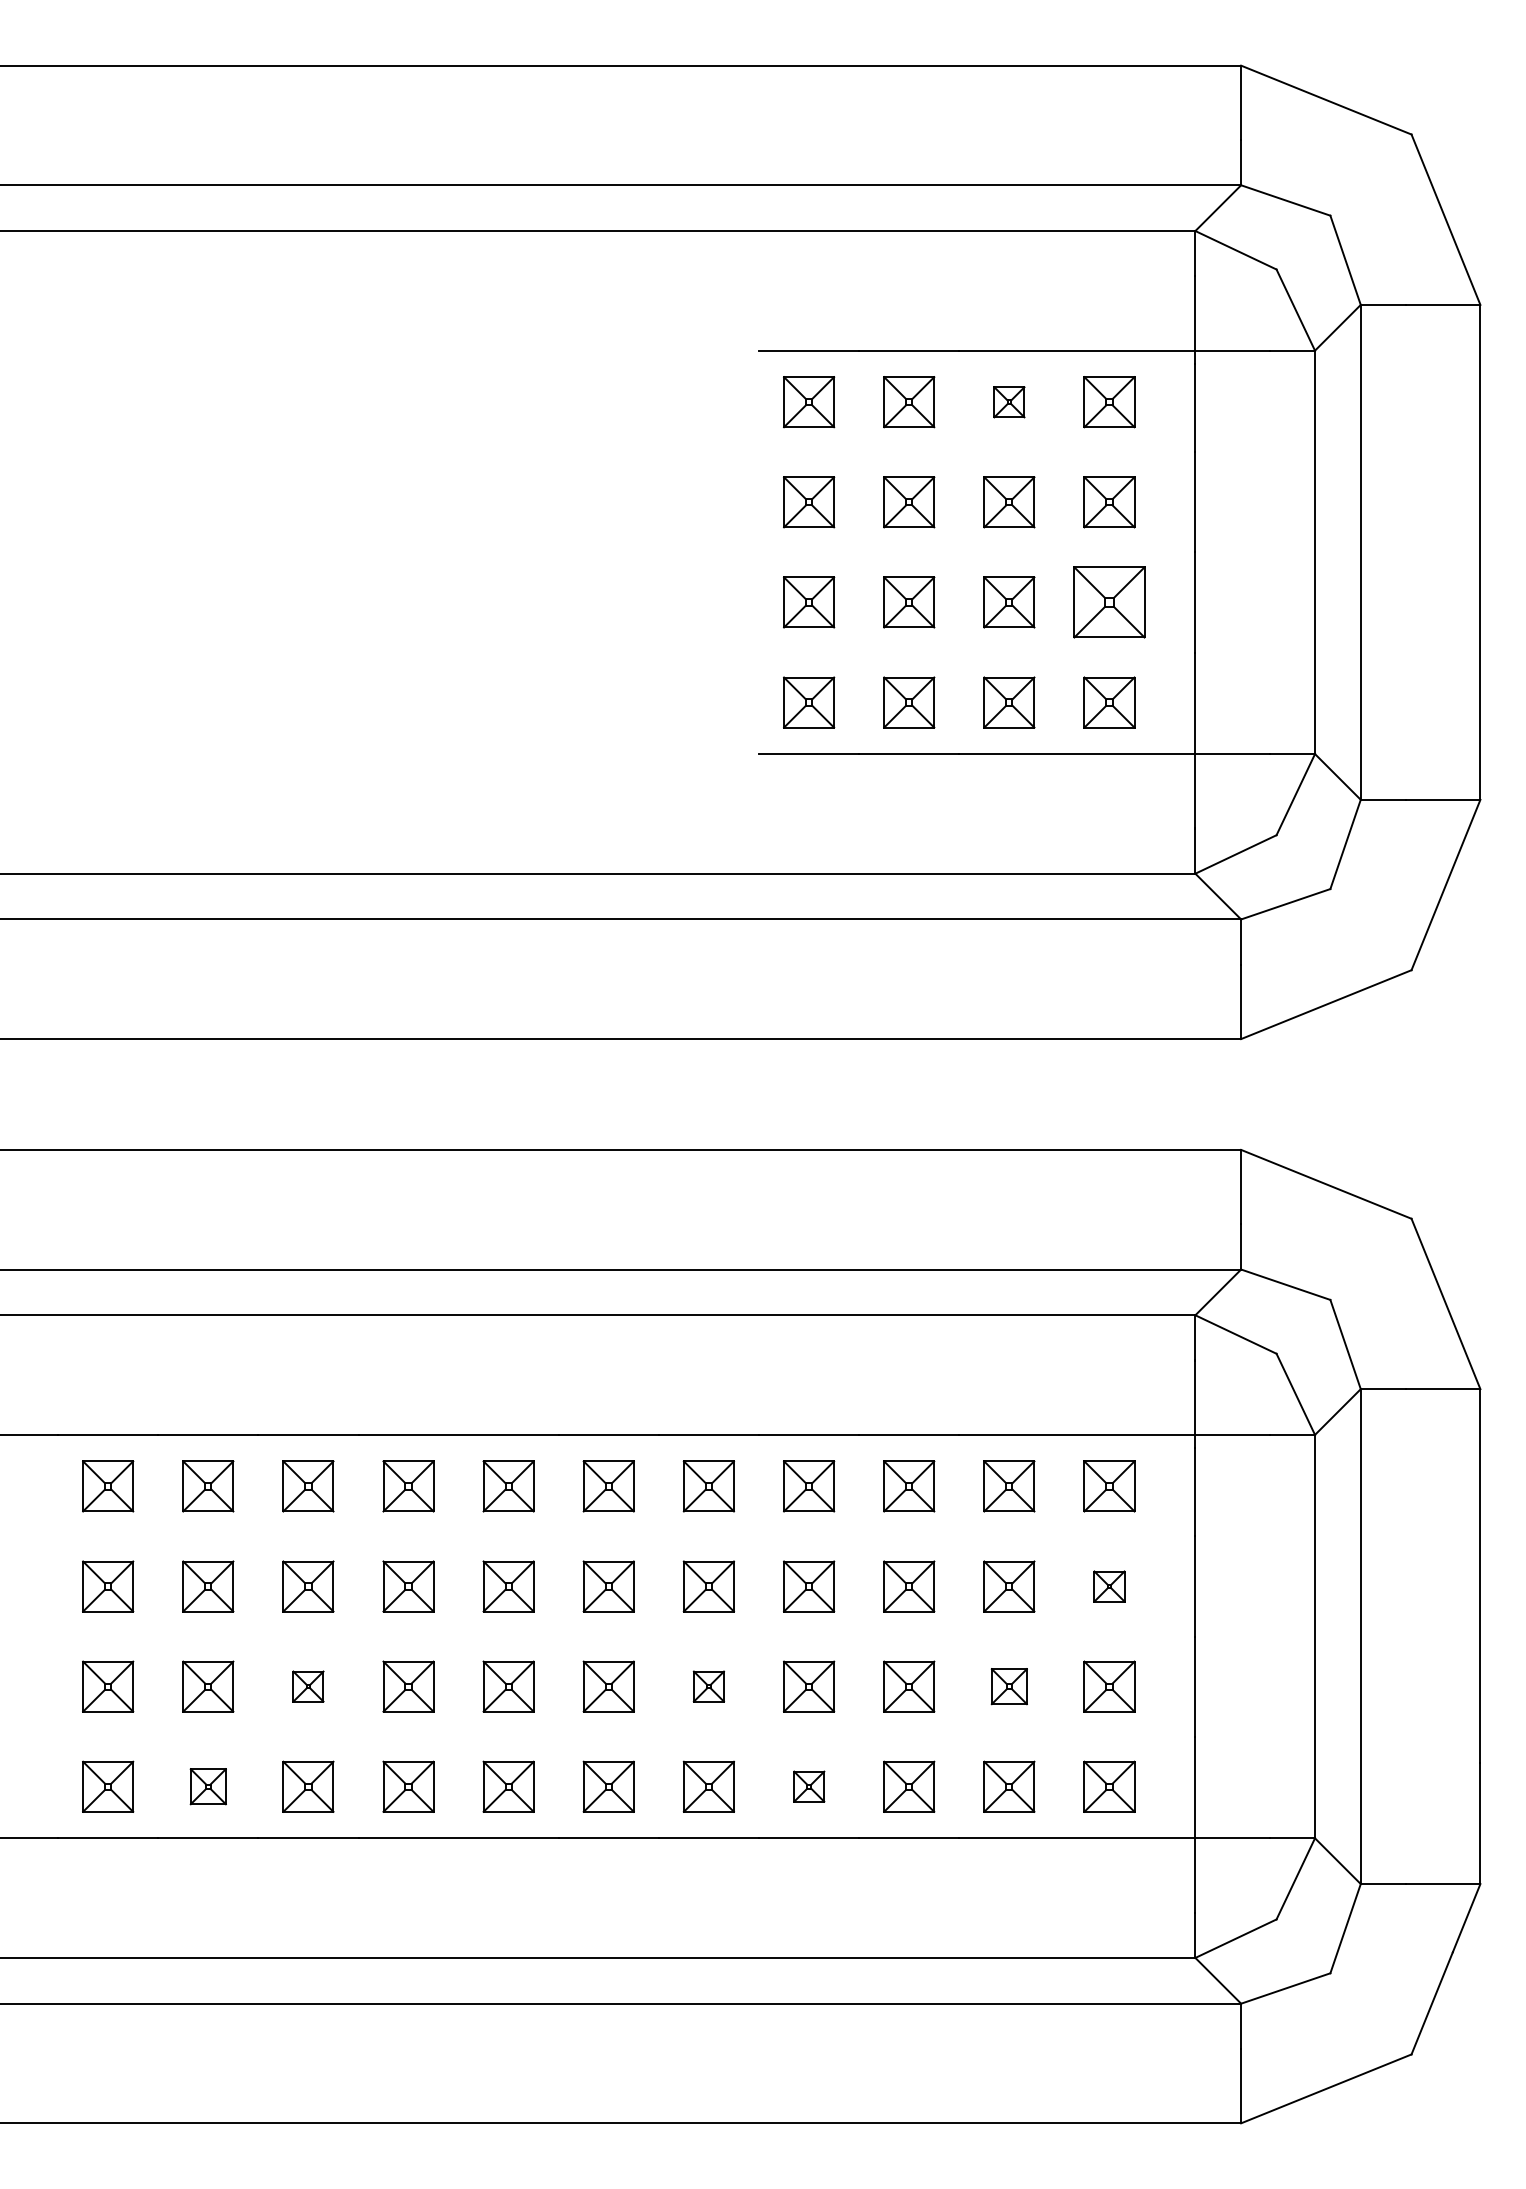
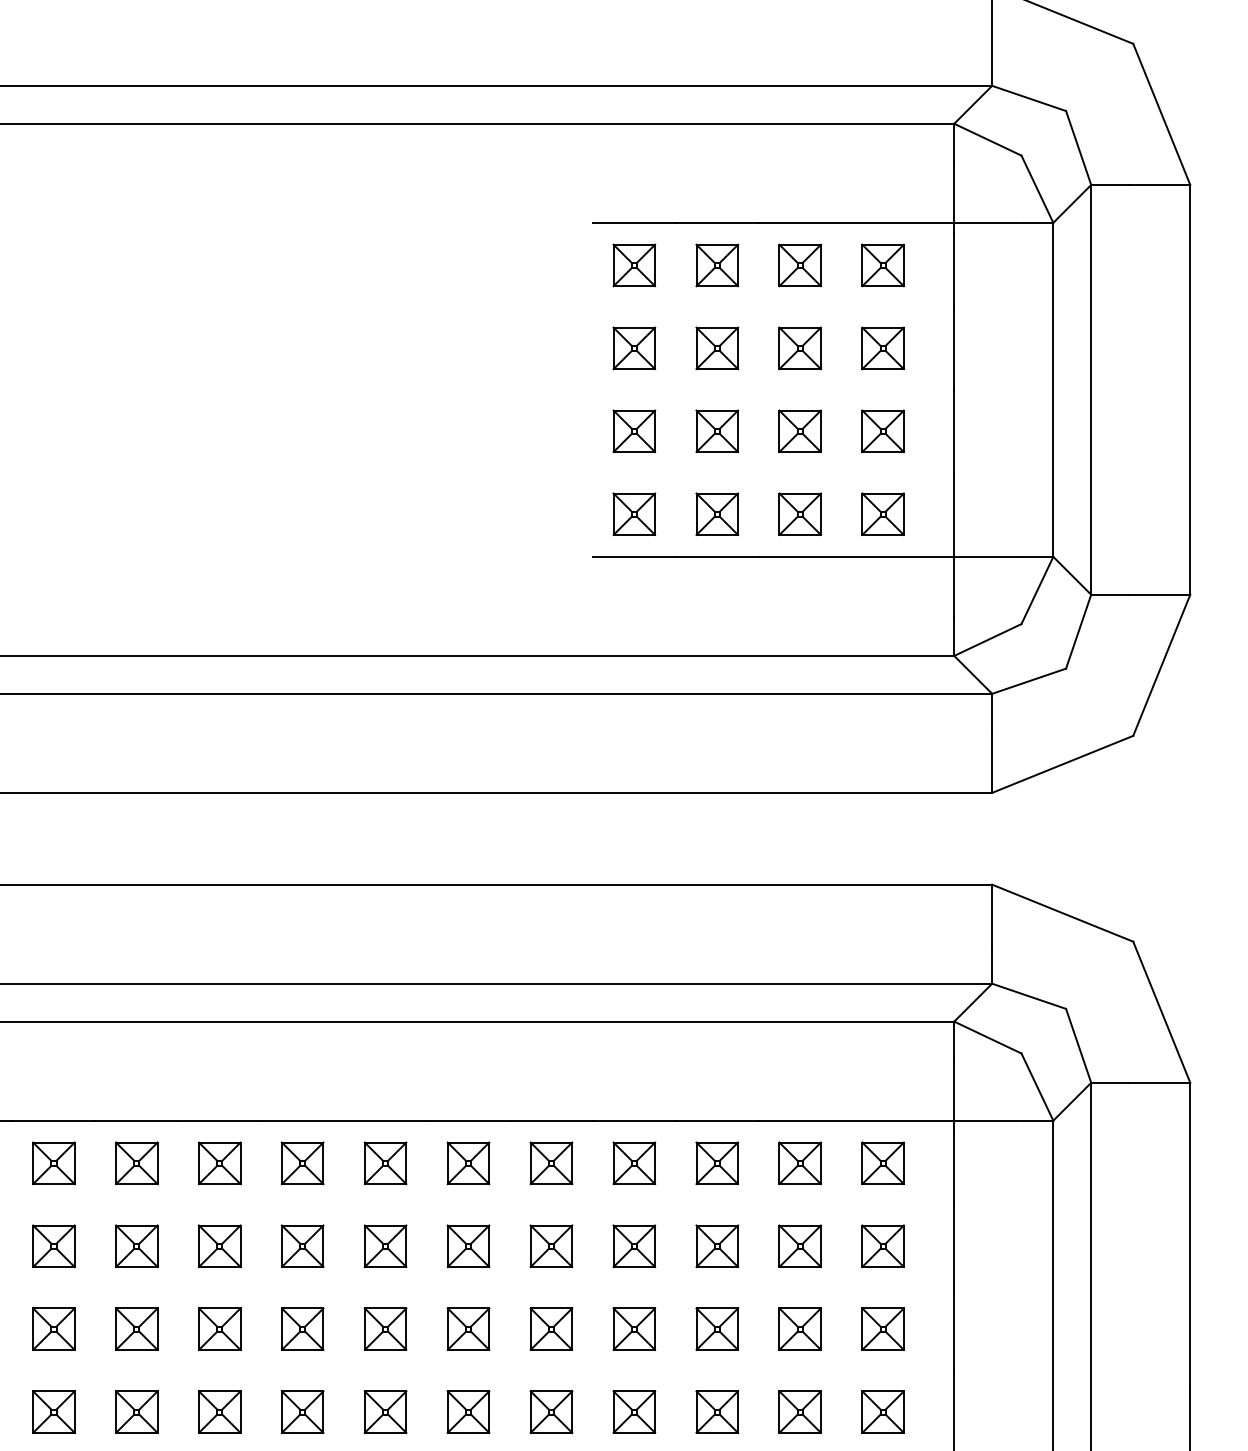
part: (1009, 402) -> (800, 265), size x1.67
part: (1109, 602) -> (883, 431), size x0.71
part: (1109, 1586) -> (883, 1246), size x1.67
part: (308, 1686) -> (219, 1329), size x1.67
part: (708, 1686) -> (551, 1329), size x1.67
part: (1009, 1686) -> (800, 1329), size x1.43
part: (208, 1786) -> (137, 1411), size x1.43
part: (809, 1786) -> (634, 1411), size x1.67

